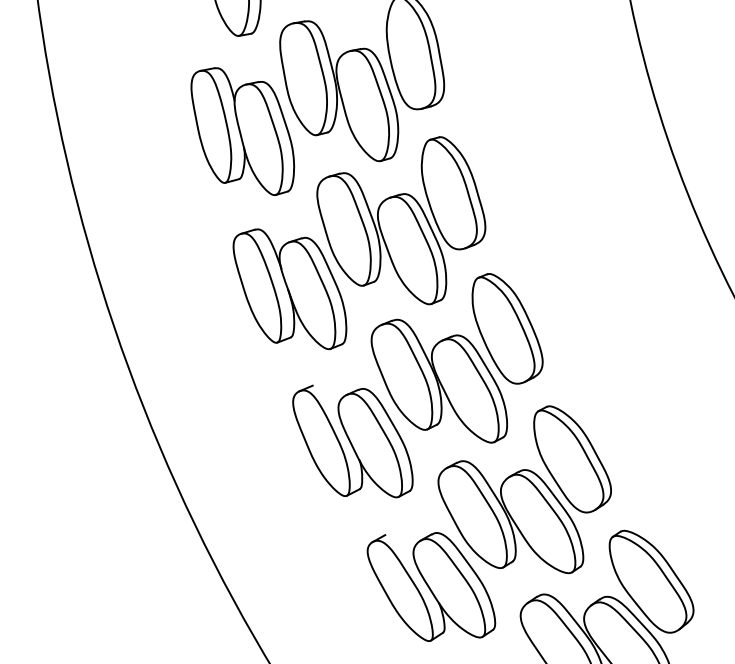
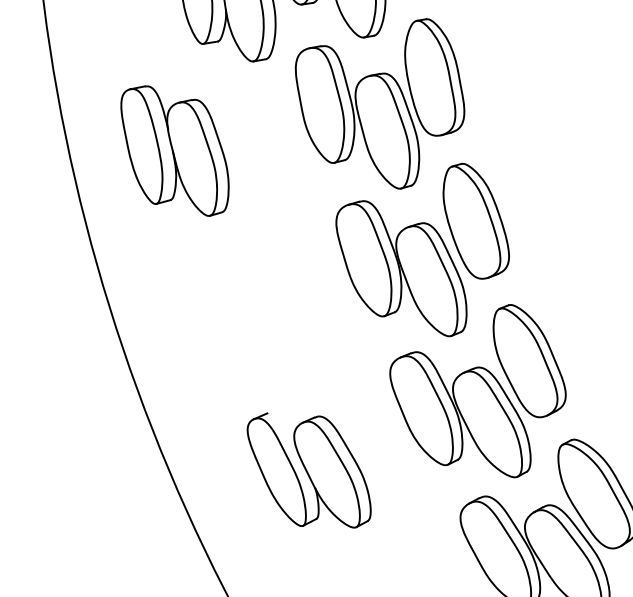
part: (289, 289) -> (174, 150), moved
part: (352, 441) -> (306, 320), removed
part: (431, 586) -> (309, 470), moved

